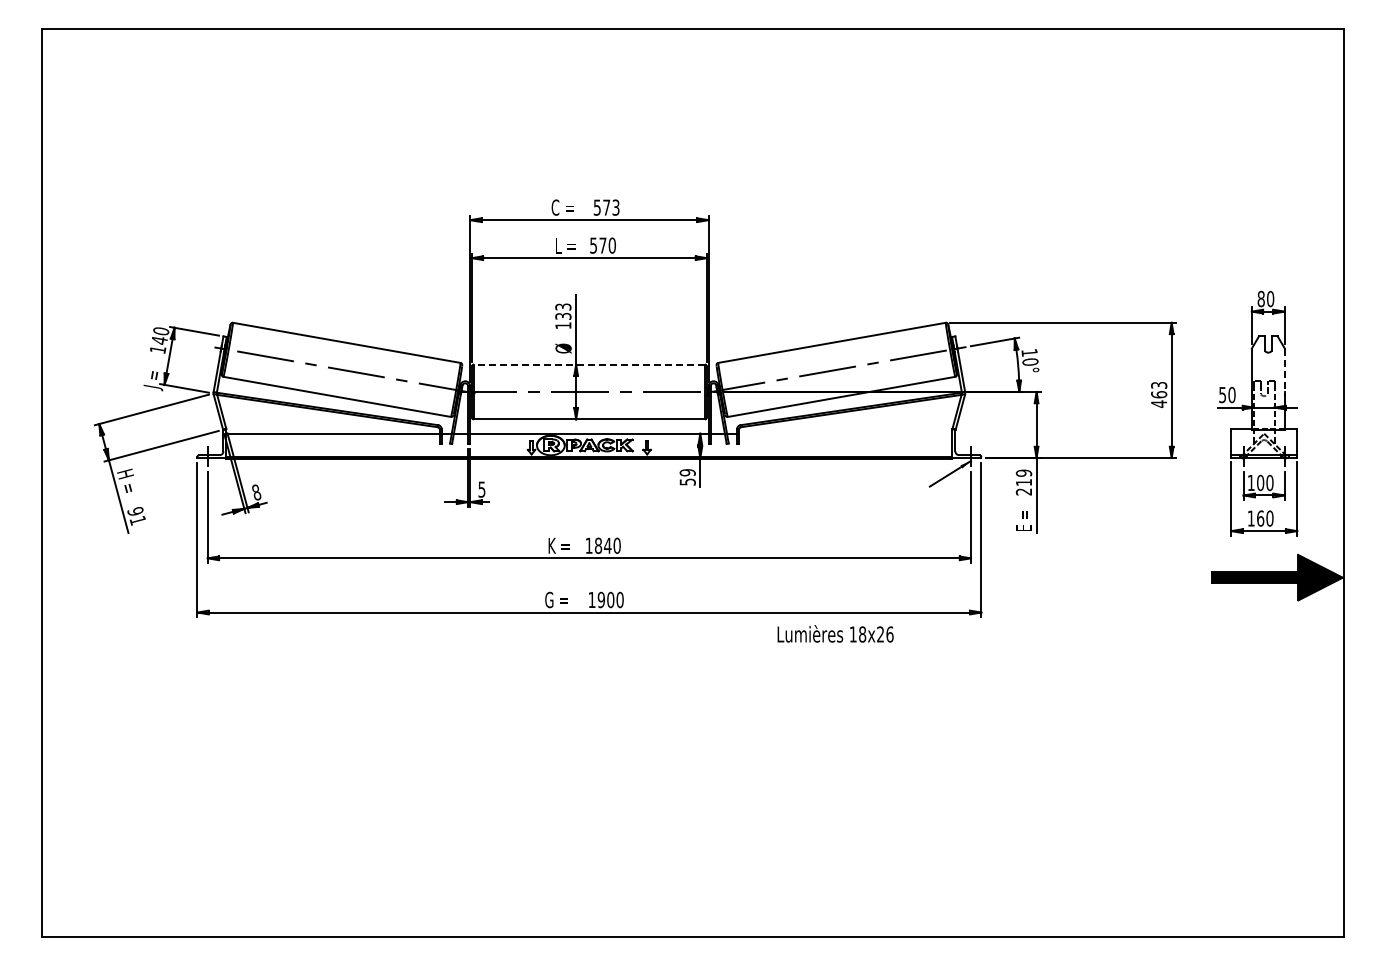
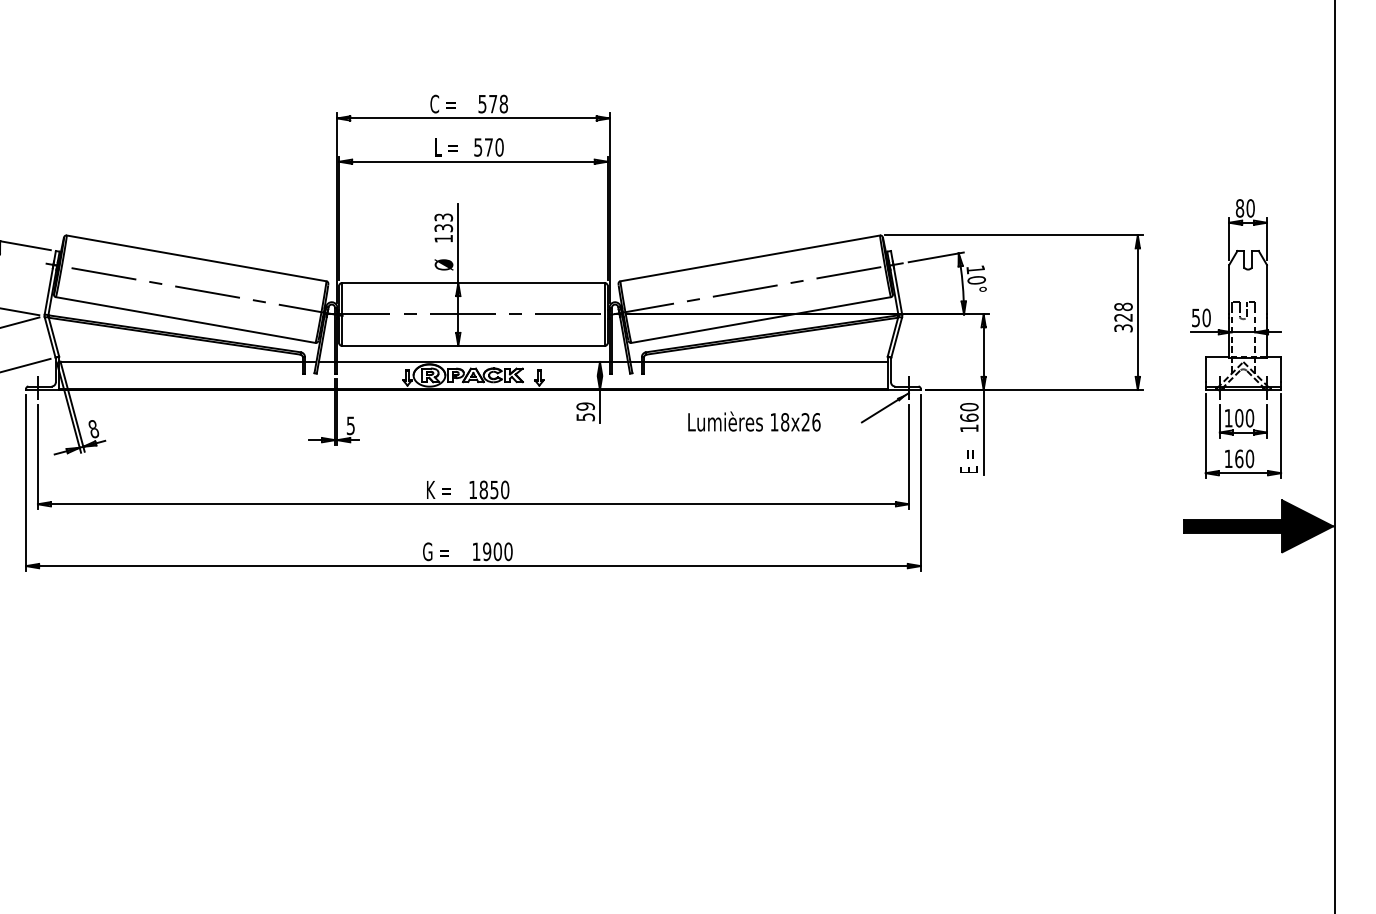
text: (615, 207) -> (503, 103), 573 -> 578
line: (589, 364) -> (473, 283), dashed -> solid
line: (1284, 370) -> (1266, 289), dashed -> solid
text: (1159, 394) -> (1123, 317), 463 -> 328
line: (845, 433) -> (765, 361), added
text: (1023, 482) -> (968, 417), 219 -> 160
text: (607, 545) -> (494, 489), 1840 -> 1850
text: (835, 633) -> (754, 421), moved

